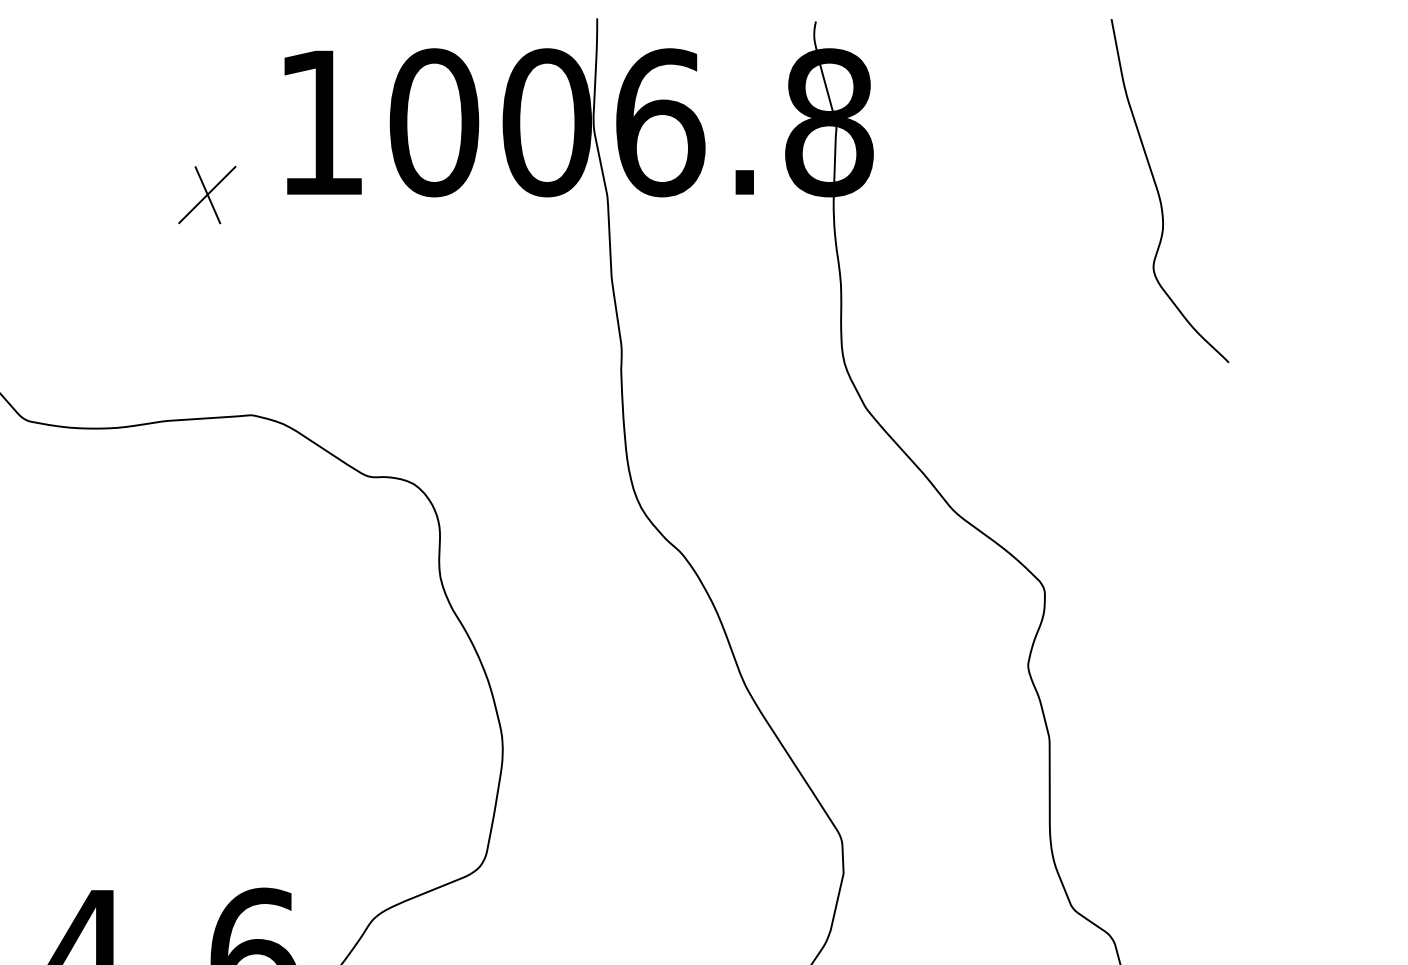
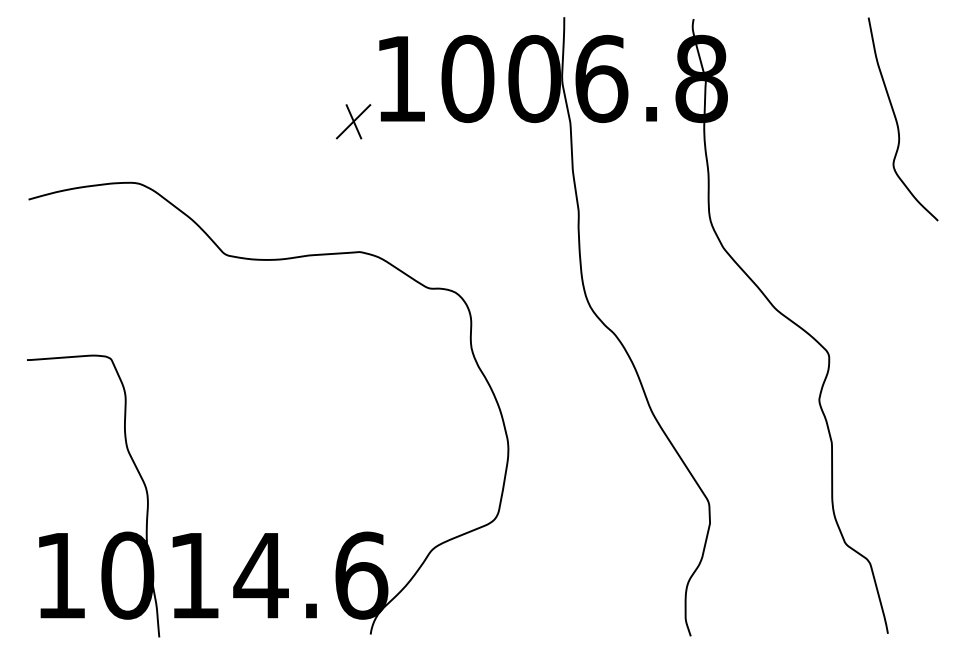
part: (207, 194) -> (353, 121), moved

